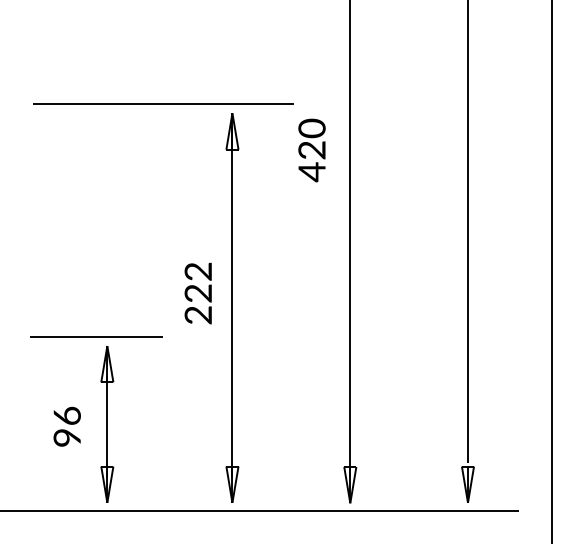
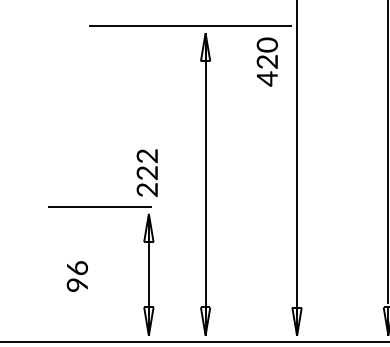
line: (163, 103) -> (190, 25), moved
text: (197, 293) -> (146, 173), moved
part: (107, 424) -> (148, 274), moved

